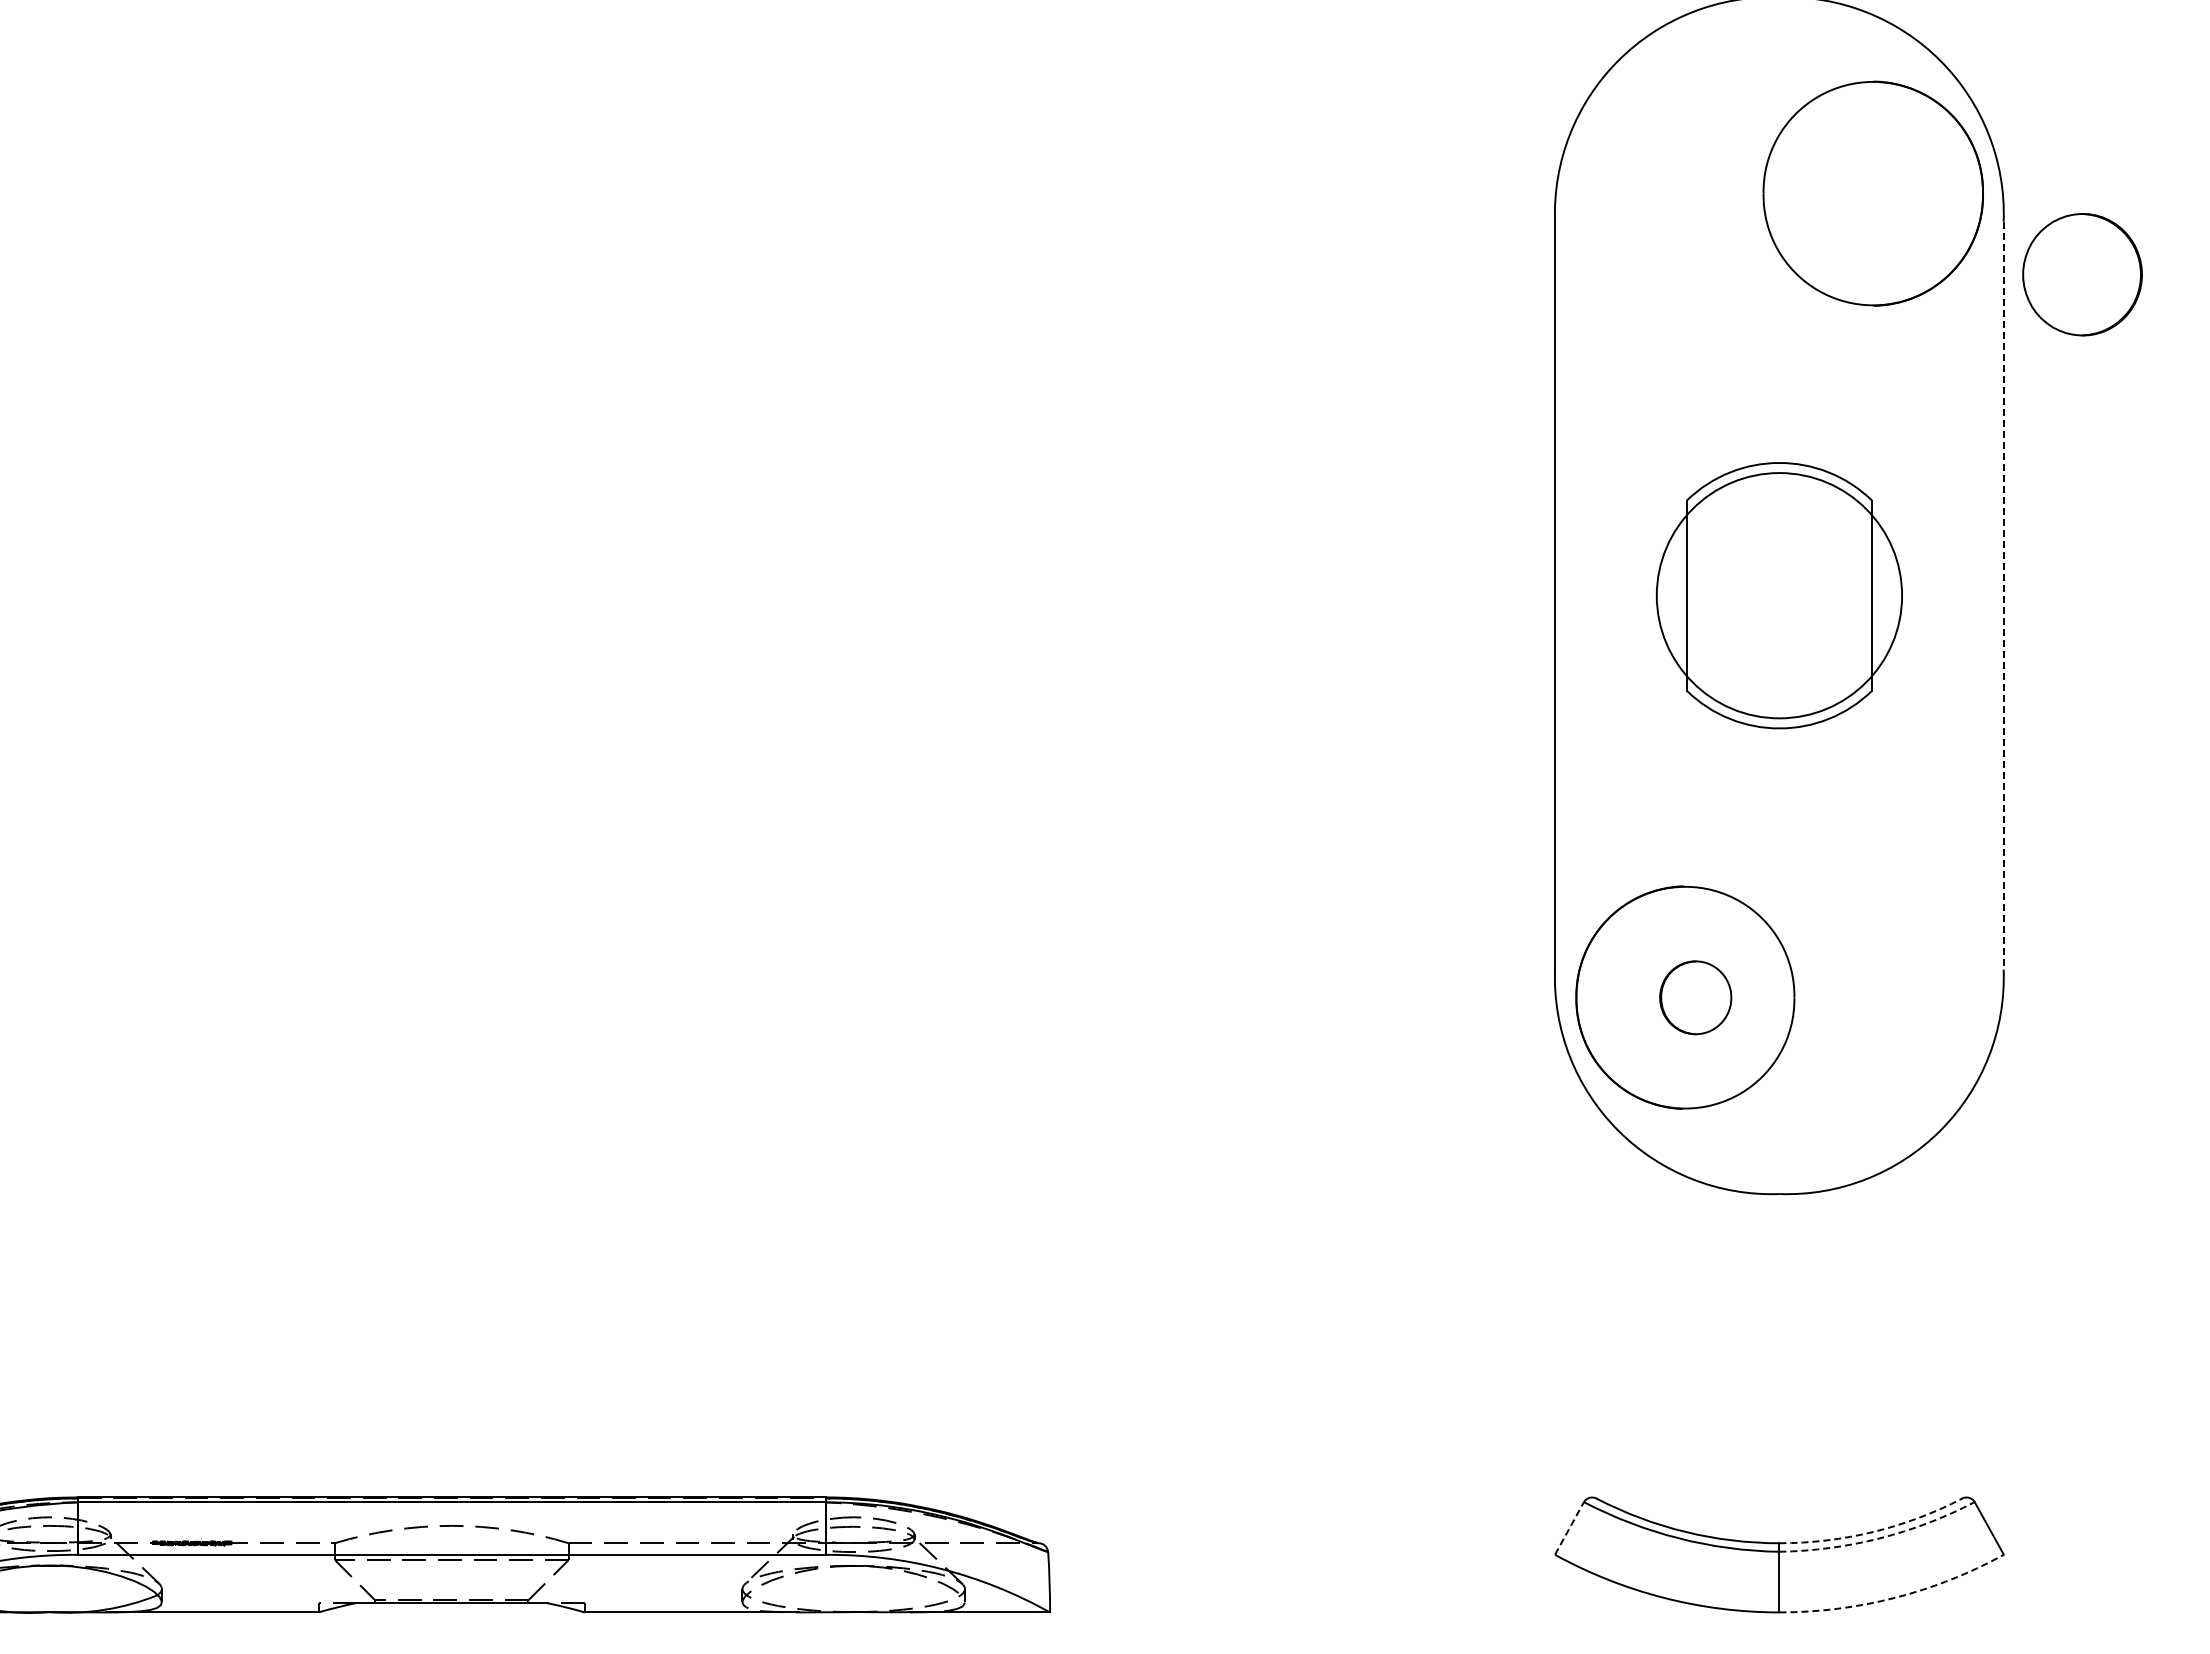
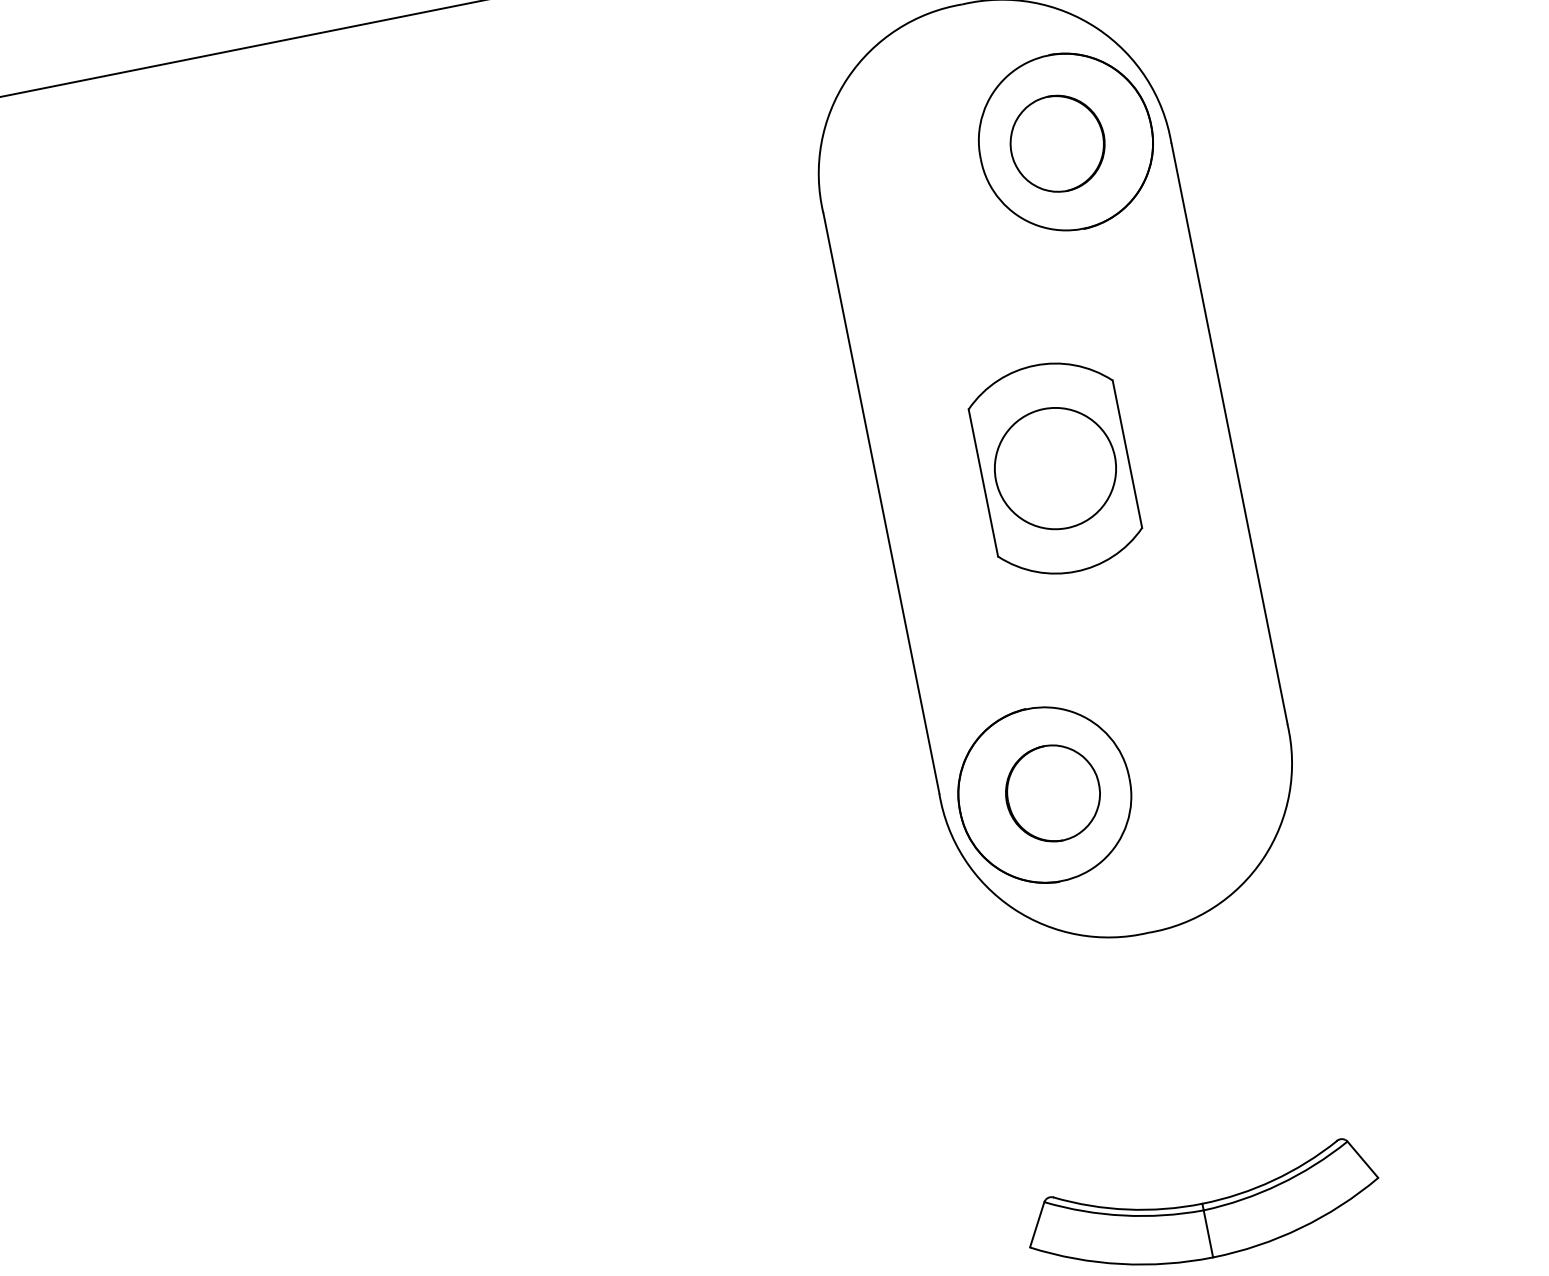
part: (2082, 274) -> (1057, 143), moved
circle: (1779, 595) -> (1055, 468), size x0.62
line: (2003, 595) -> (1229, 433), dashed -> solid
part: (1695, 997) -> (1052, 793), size x1.67
line: (1569, 1528) -> (1037, 1224), dashed -> solid
arc: (1873, 1531) -> (1273, 1180), dashed -> solid
arc: (1879, 1538) -> (1279, 1184), dashed -> solid
arc: (1895, 1597) -> (1300, 1227), dashed -> solid

